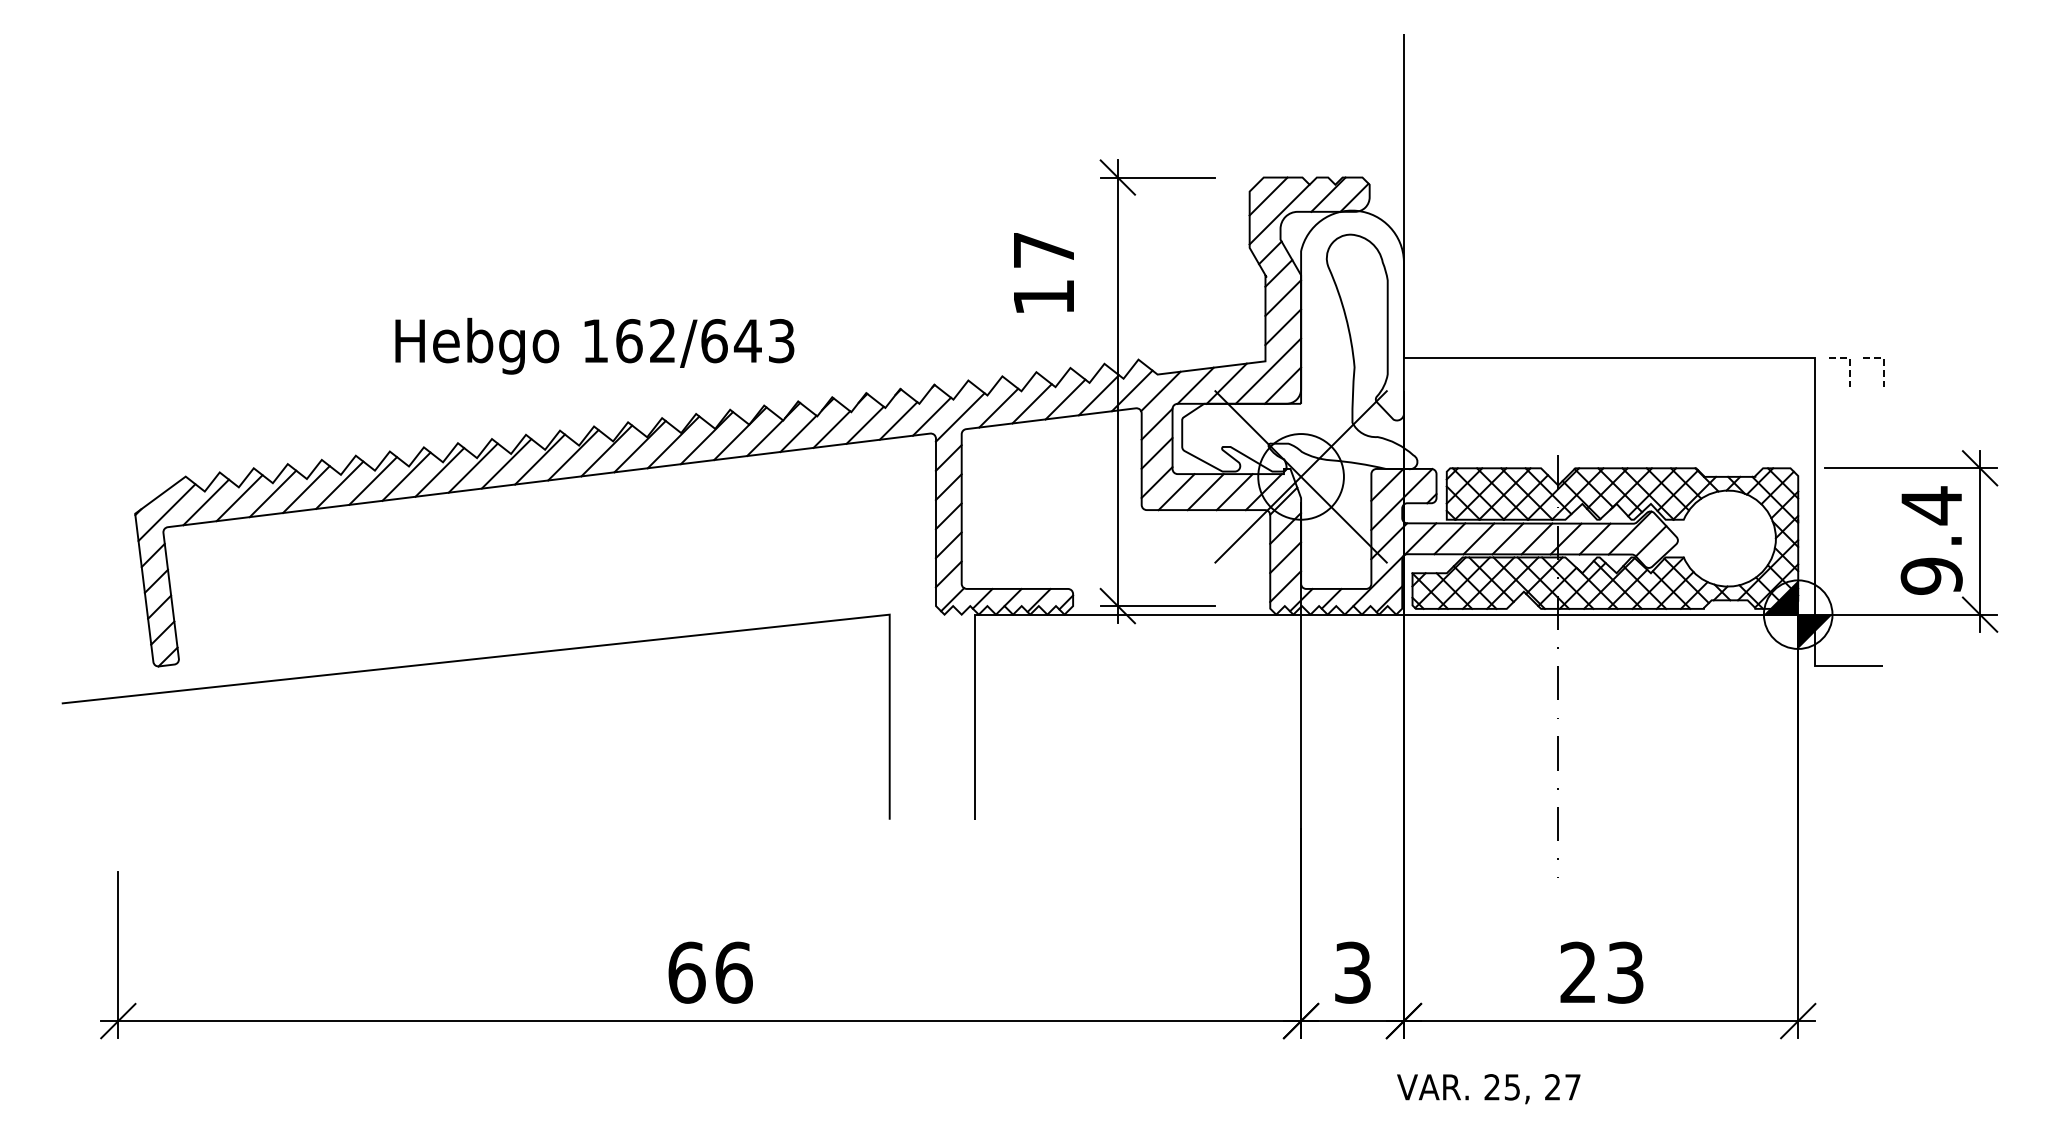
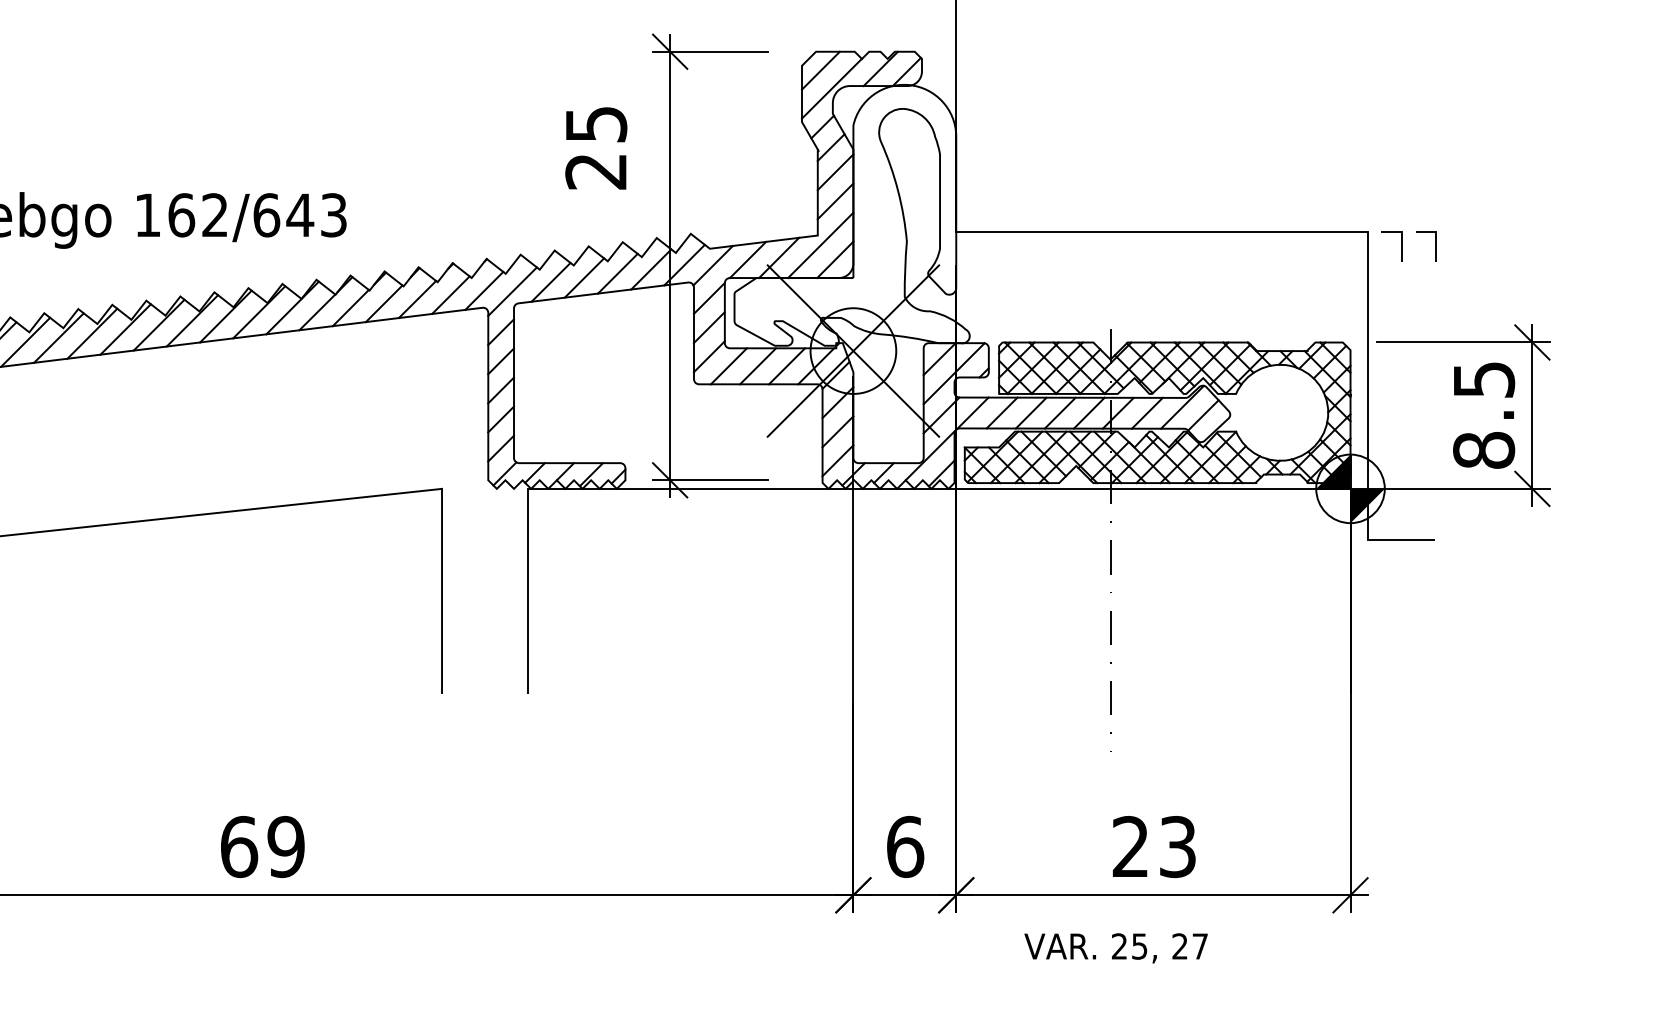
text: (1044, 274) -> (596, 148), 17 -> 25
line: (1849, 361) -> (1401, 235), dashed -> solid
line: (1883, 361) -> (1435, 235), dashed -> solid
text: (1931, 540) -> (1483, 414), 9.4 -> 8.5
text: (733, 972) -> (285, 846), 66 -> 69
text: (1352, 972) -> (904, 846), 3 -> 6
text: (1488, 1089) -> (1115, 948), moved

